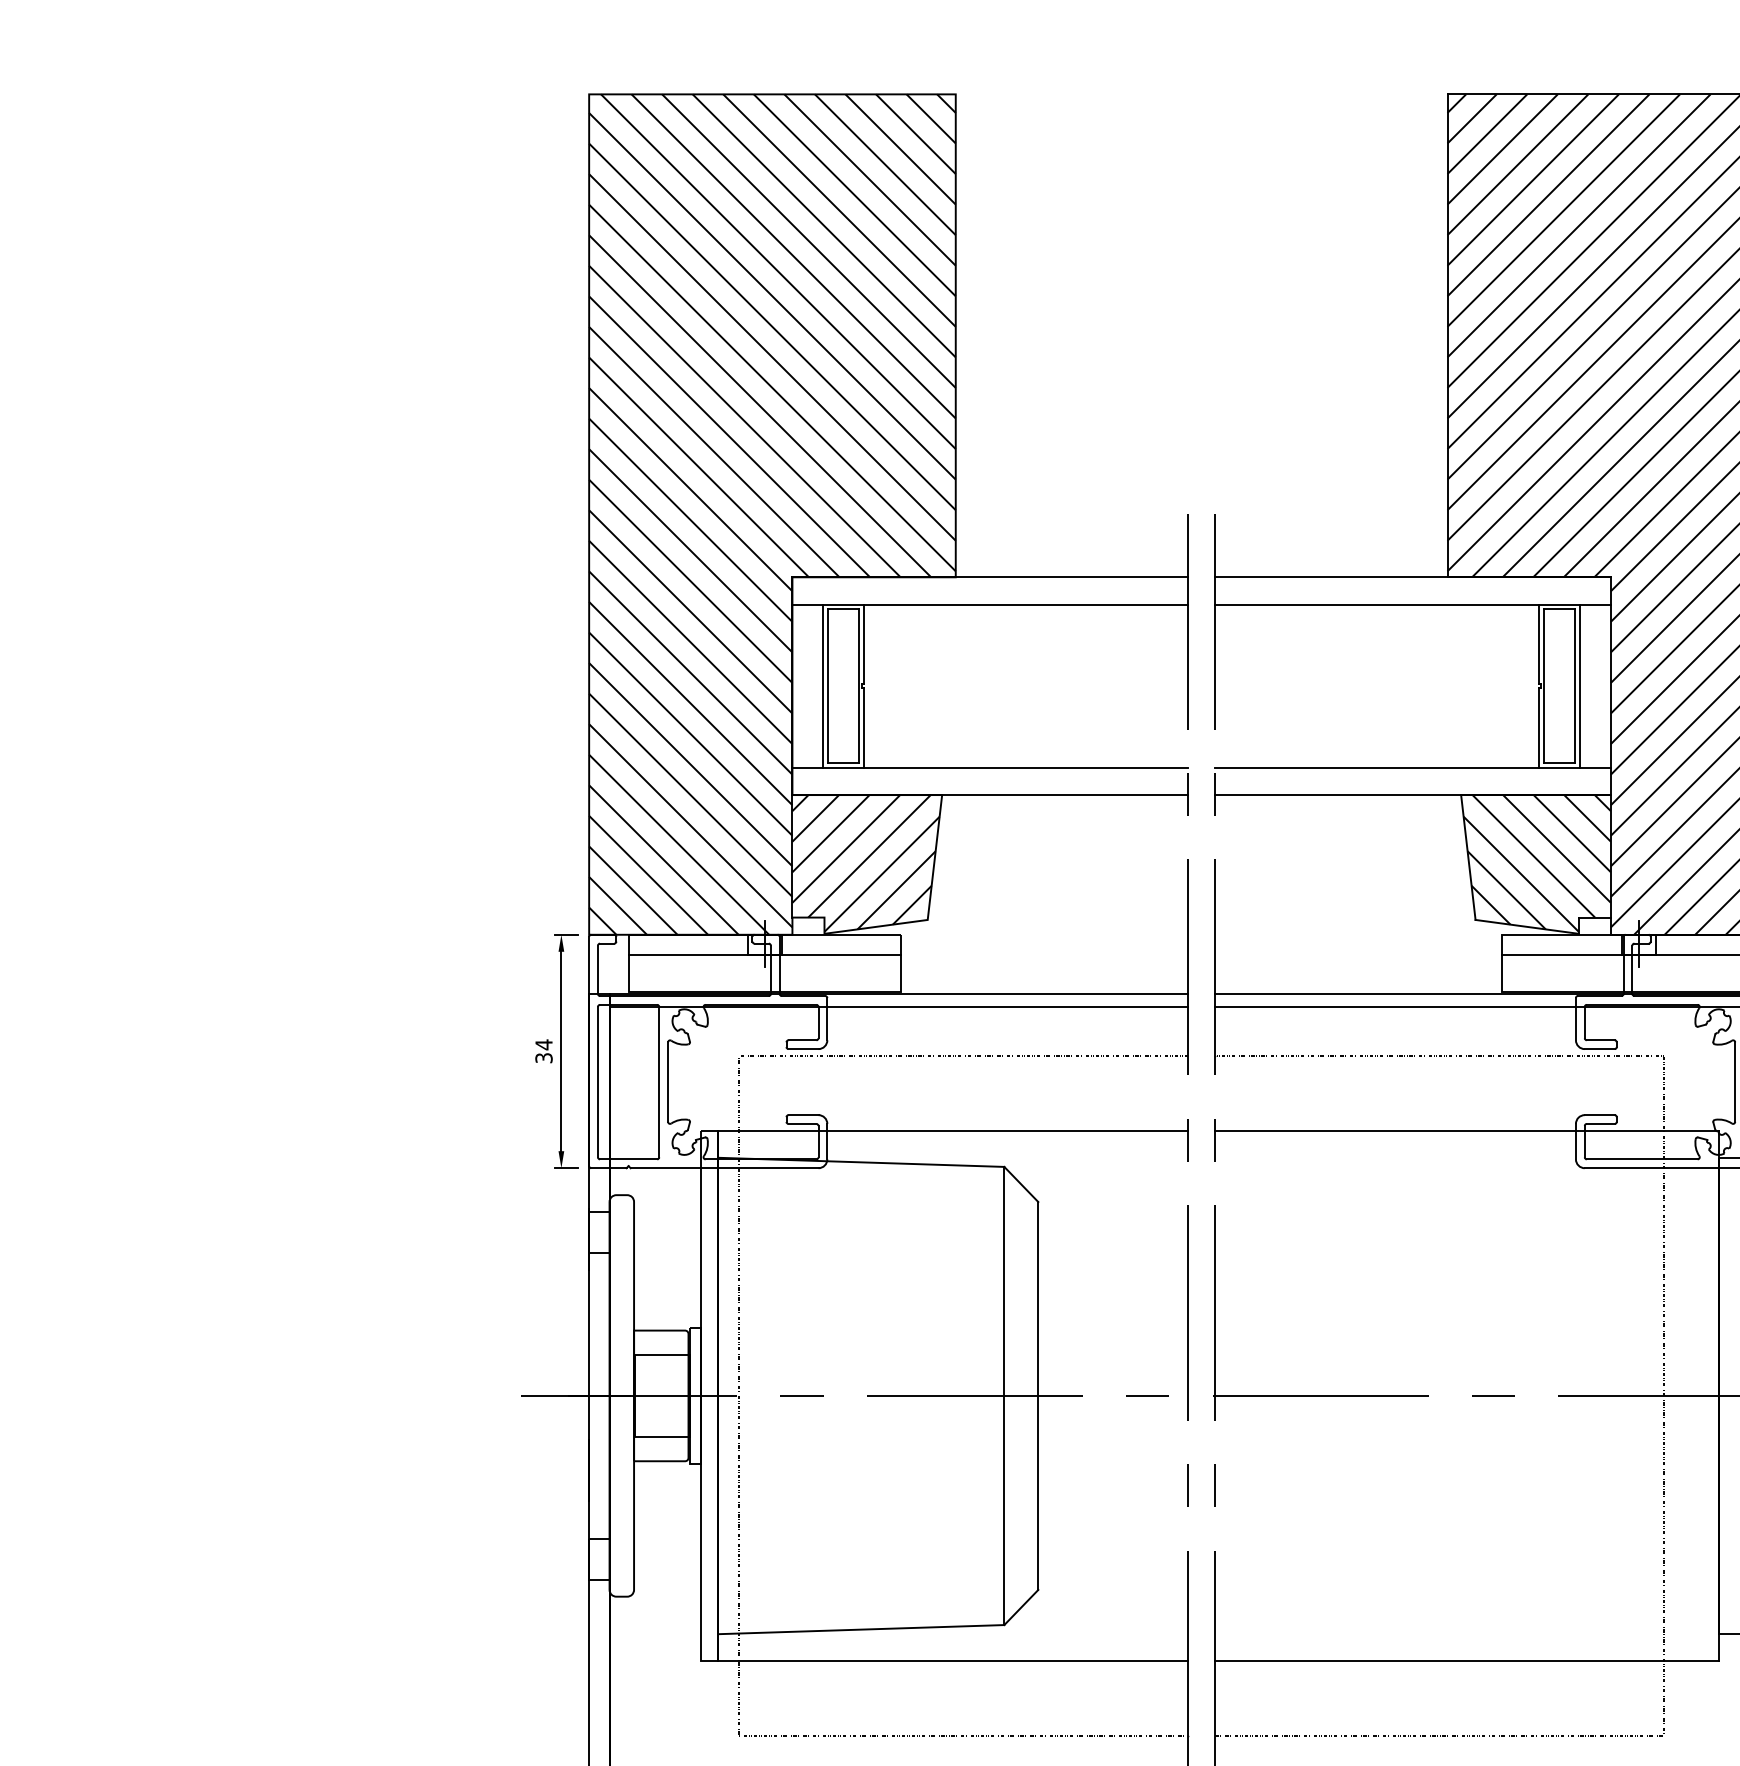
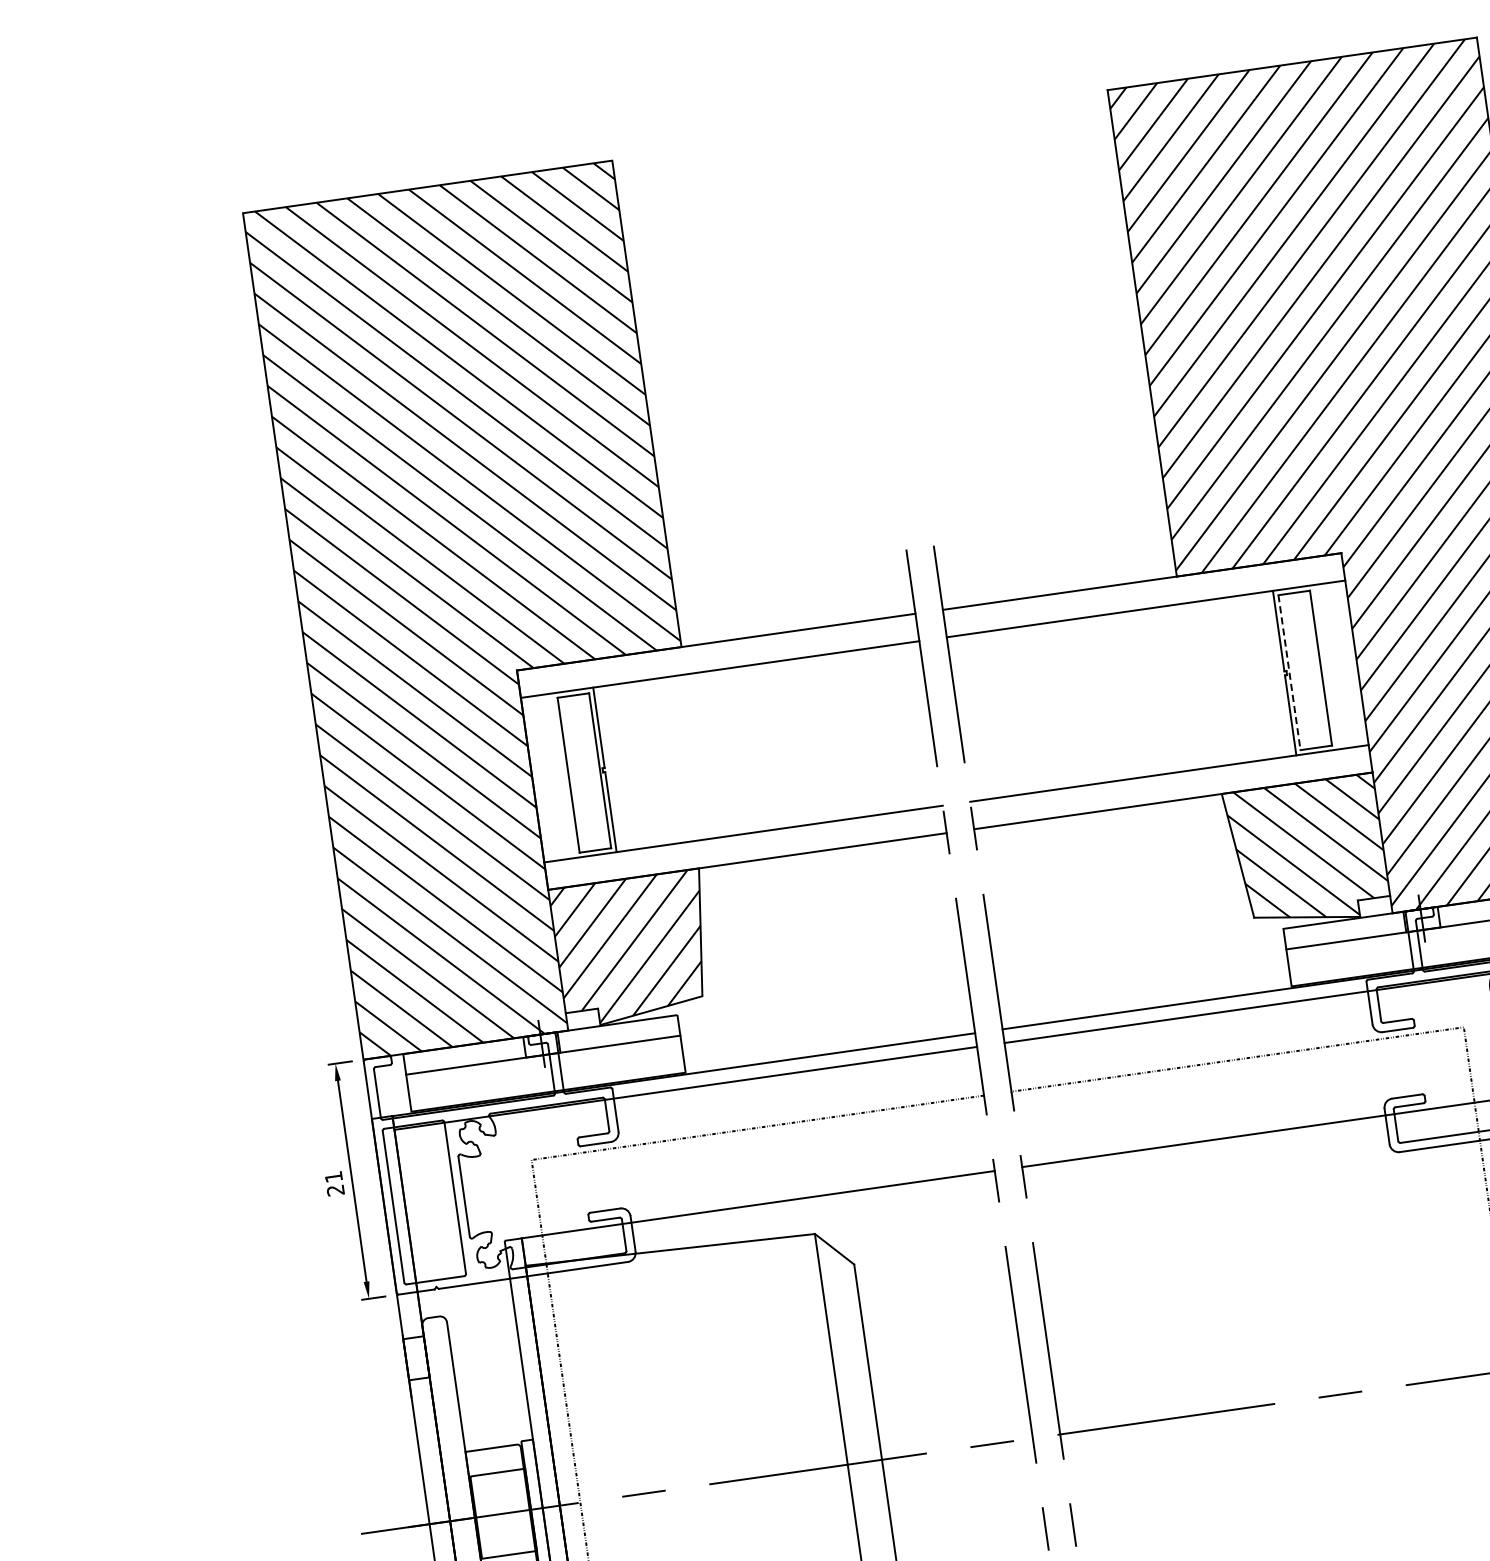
line: (823, 685) -> (563, 775), removed
line: (1579, 685) -> (1325, 666), removed
line: (1543, 686) -> (1289, 672), solid -> dashed
text: (543, 1051) -> (334, 1183), 34 -> 21

